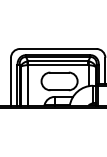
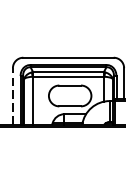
line: (11, 81) -> (13, 96), solid -> dashed

